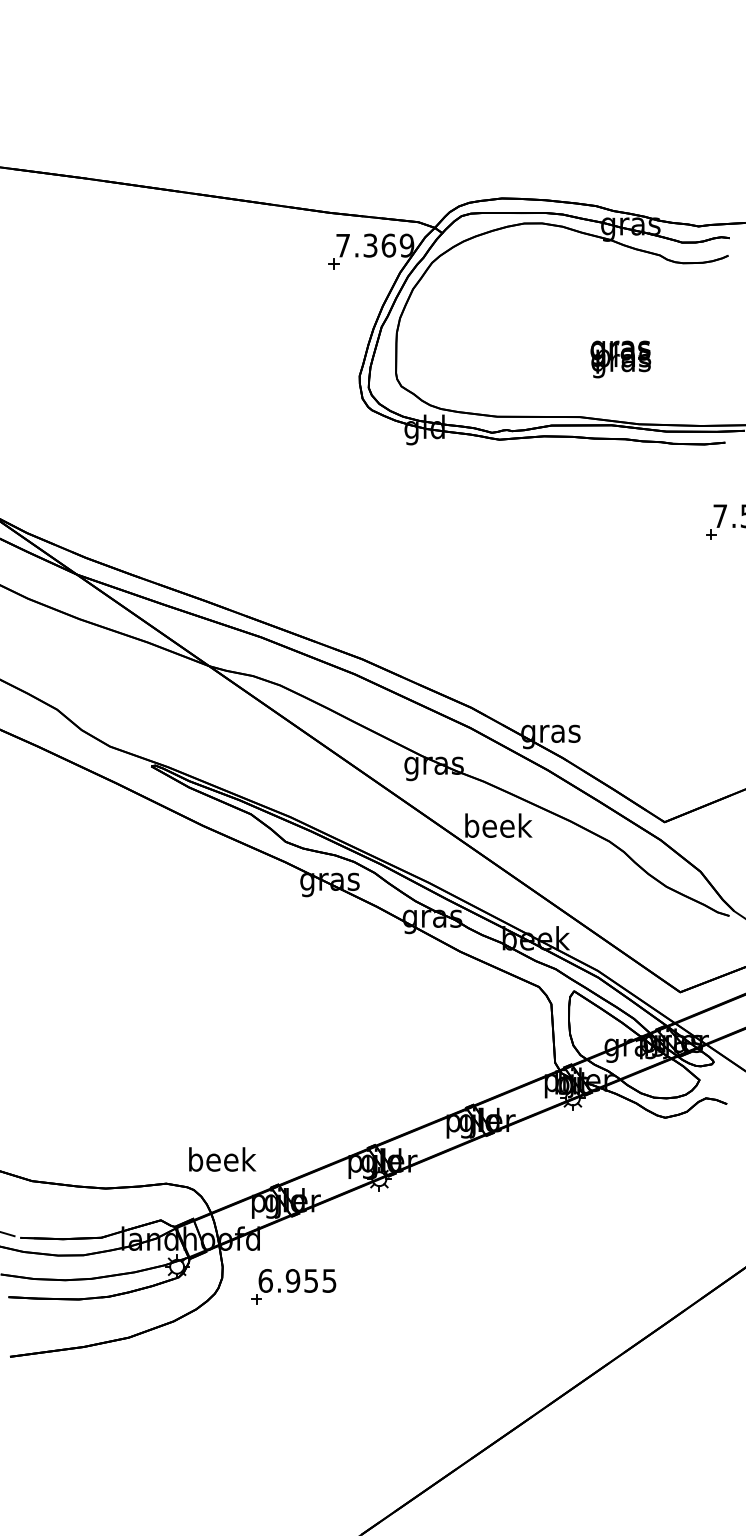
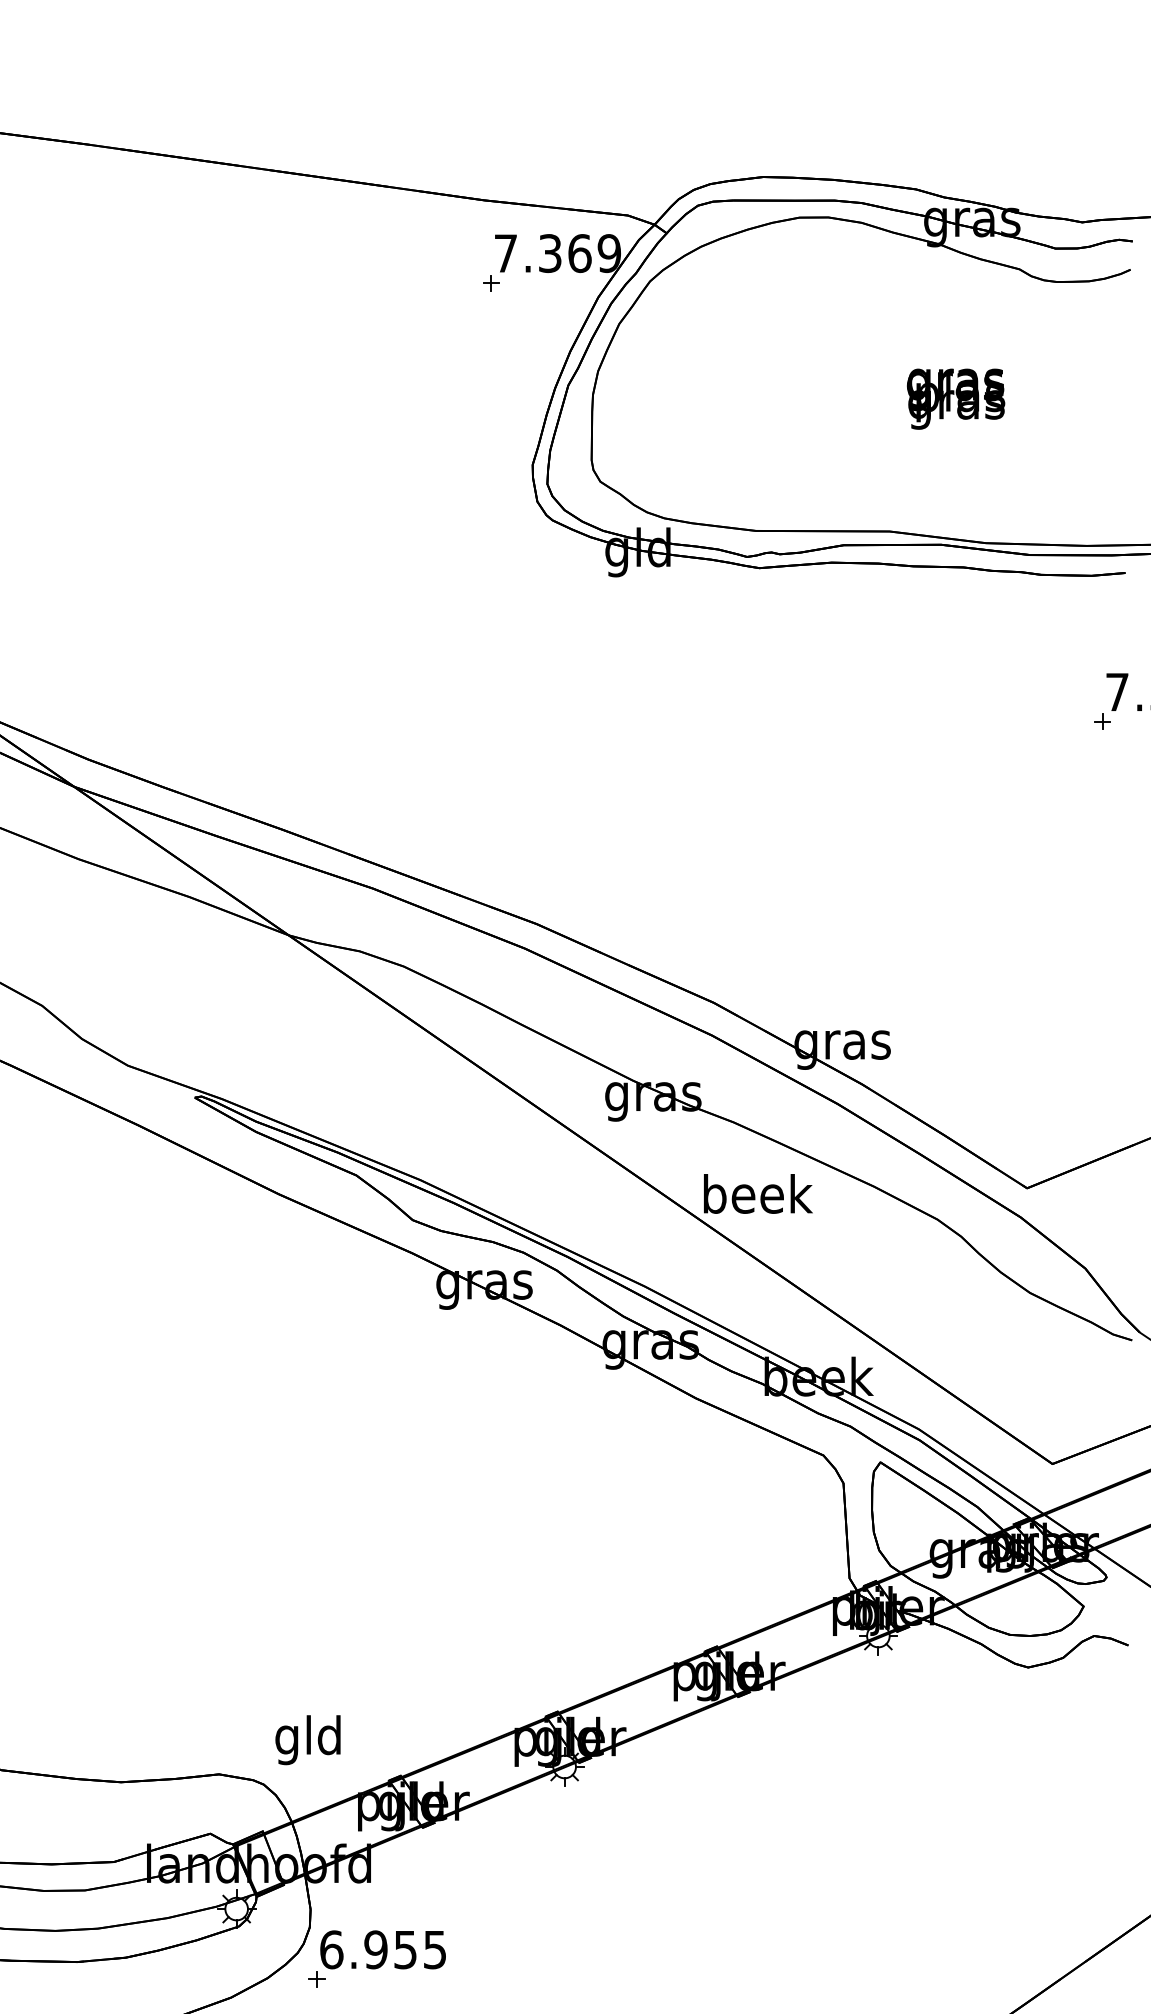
text: (620, 359) -> (955, 399), moved
text: (222, 1162) -> (310, 1740), beek -> gld
part: (293, 1286) -> (376, 1958), moved

